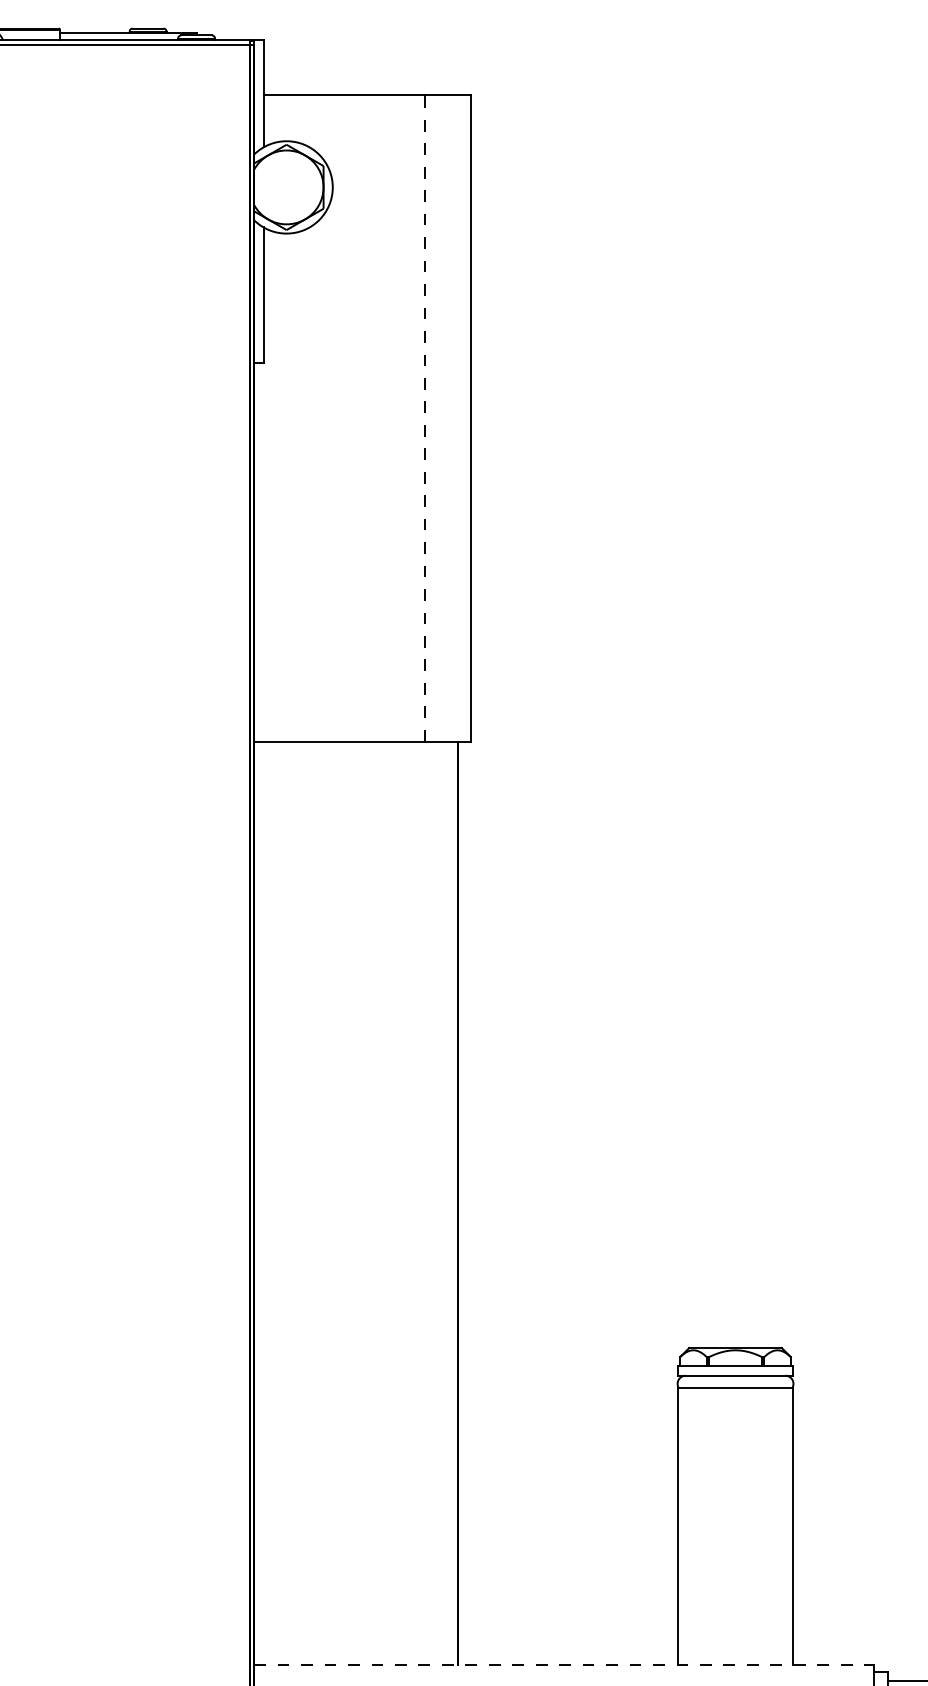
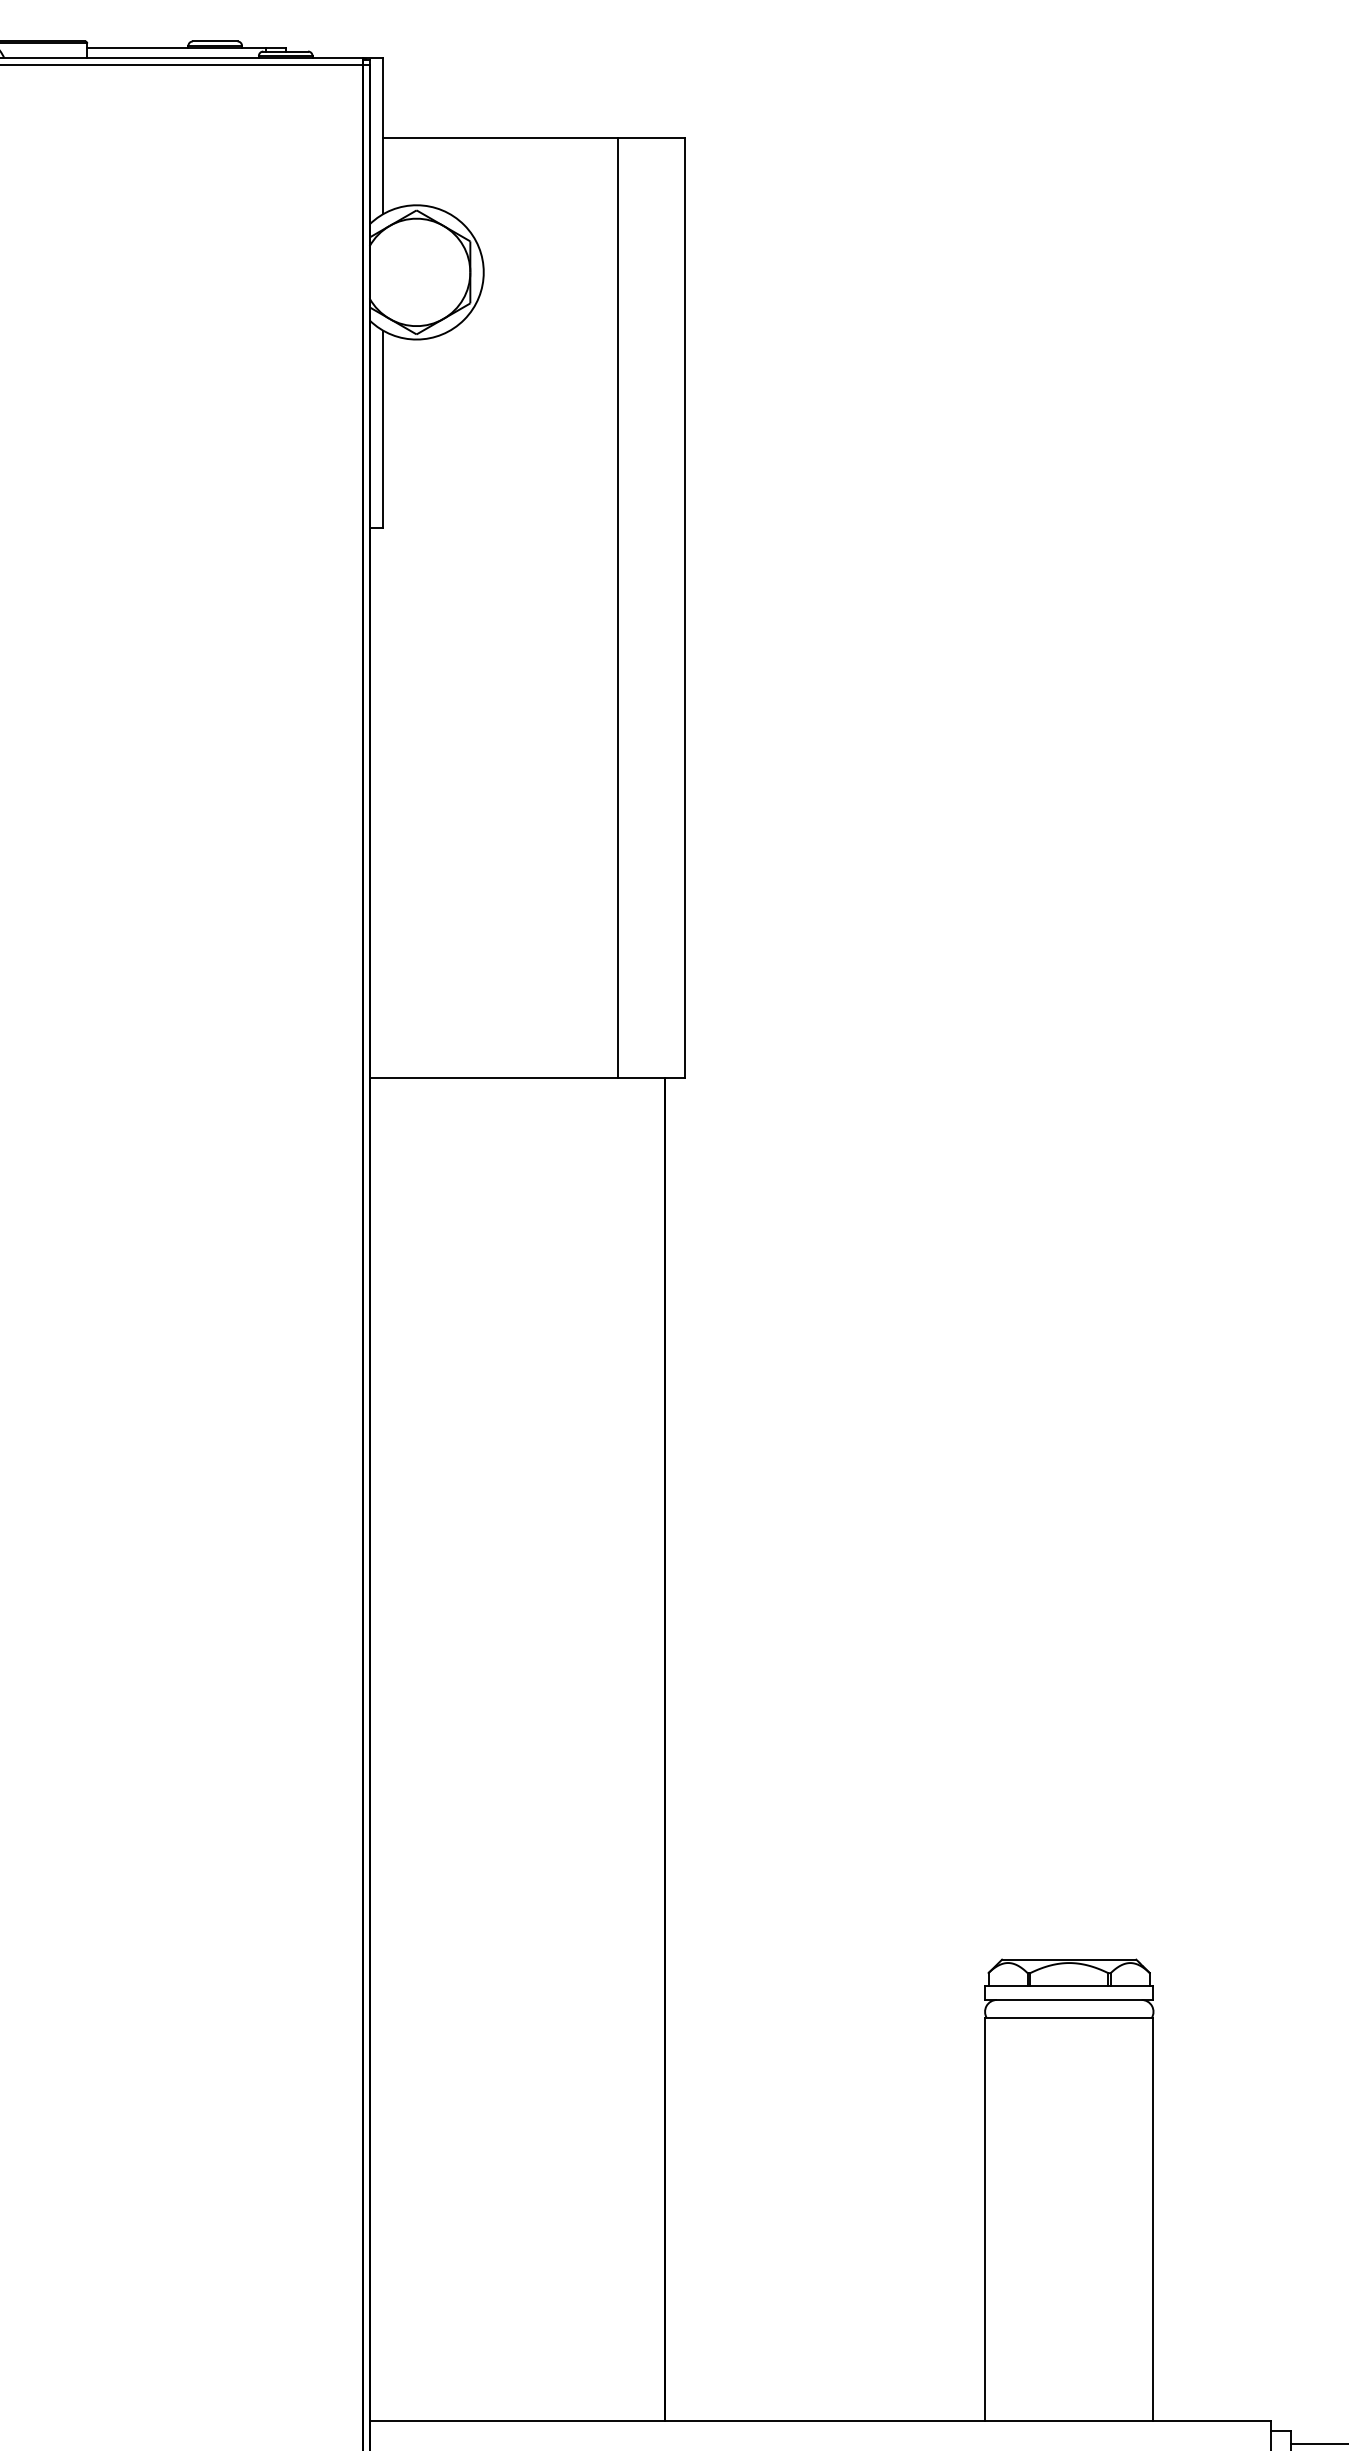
line: (425, 417) -> (618, 606), dashed -> solid
line: (564, 1665) -> (820, 2421), dashed -> solid

